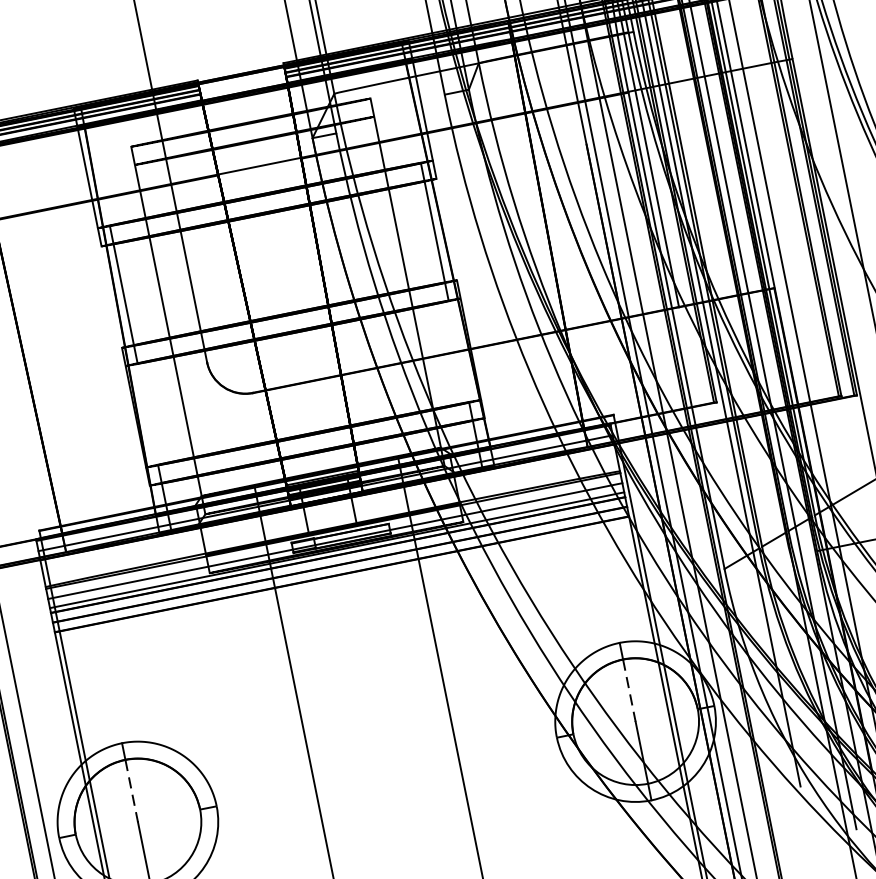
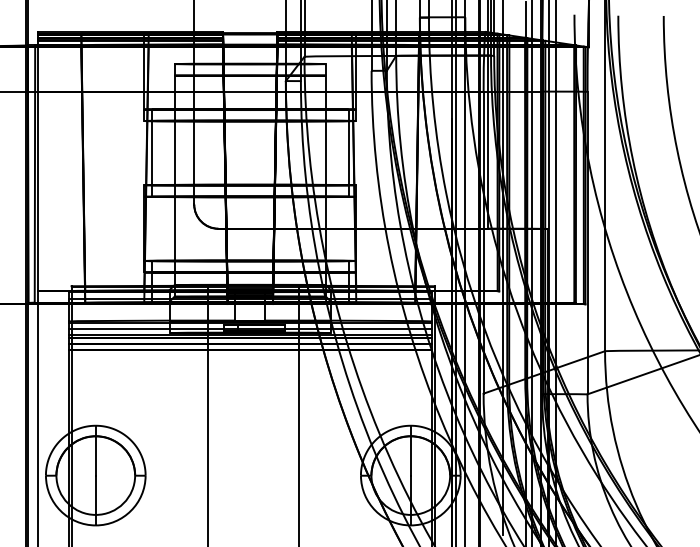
line: (629, 691) -> (410, 456), dashed -> solid
line: (131, 791) -> (95, 456), dashed -> solid

